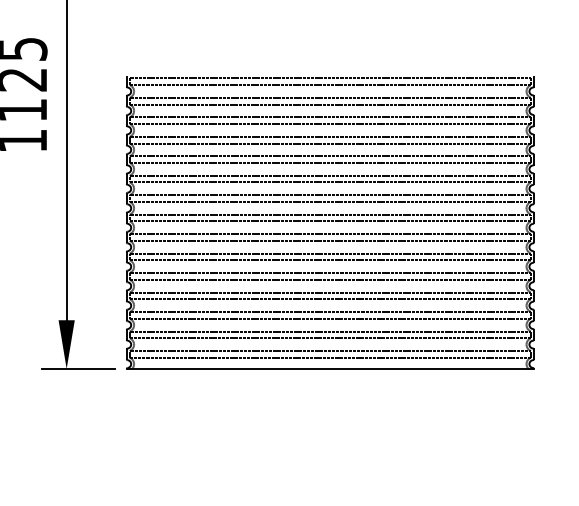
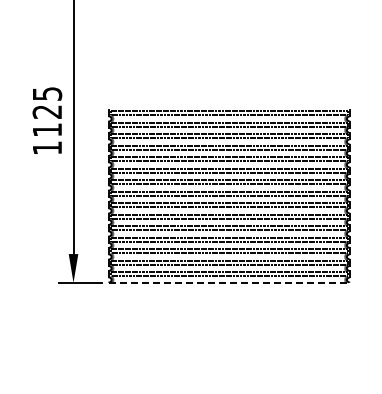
line: (330, 368) -> (229, 282), solid -> dashed

